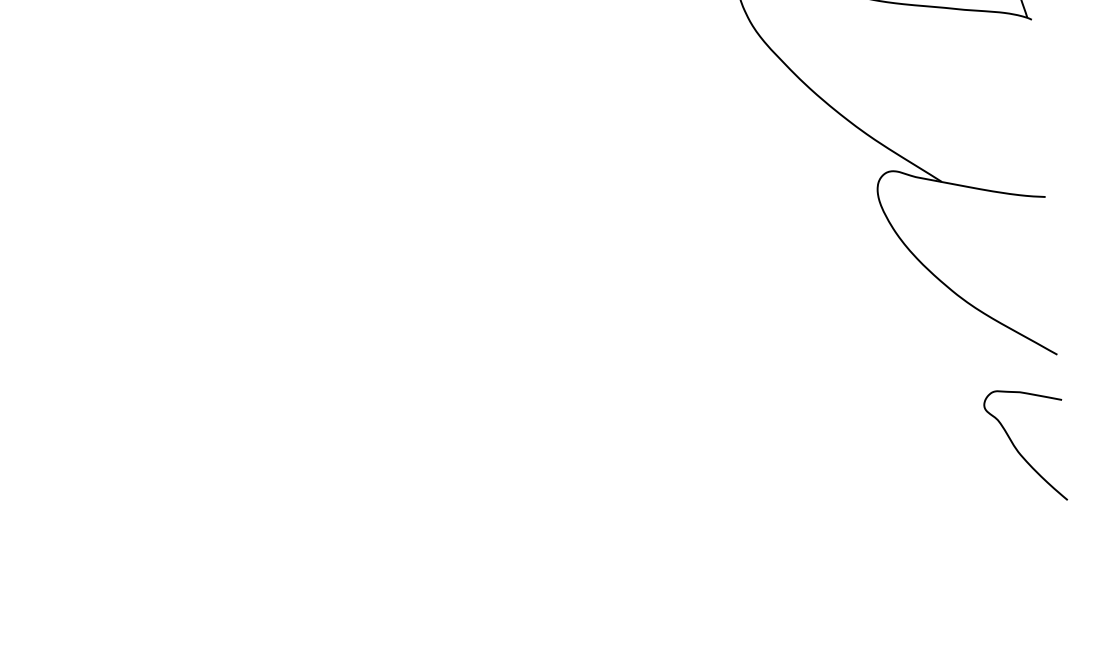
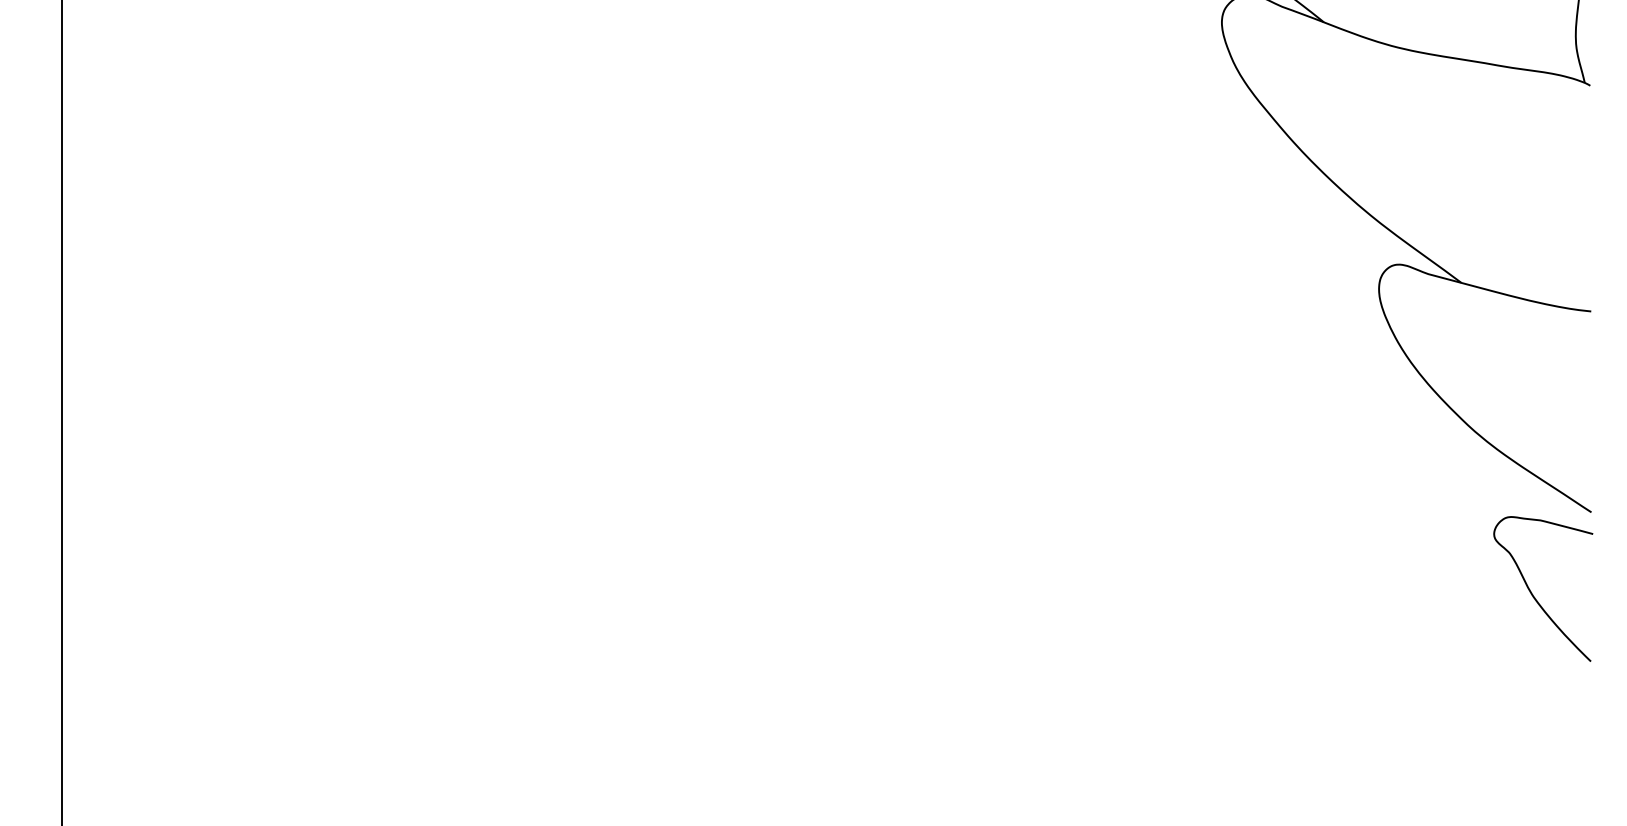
curve: (1018, 450) -> (1533, 594), moved

